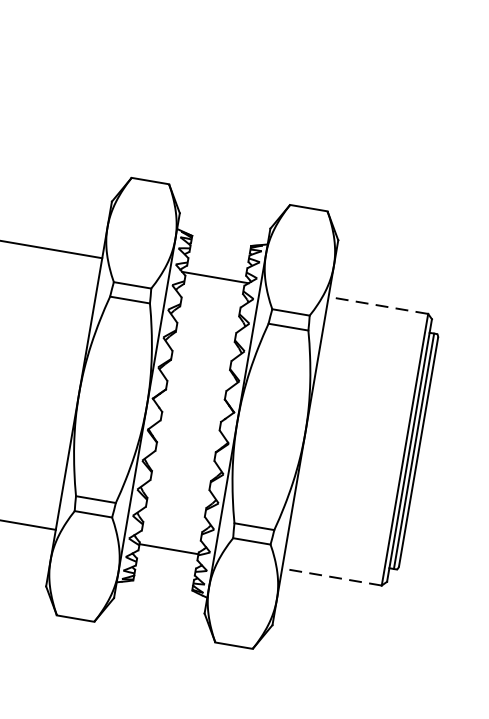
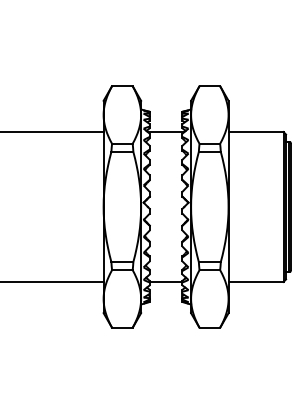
line: (377, 306) -> (255, 132), dashed -> solid
line: (331, 576) -> (255, 281), dashed -> solid

